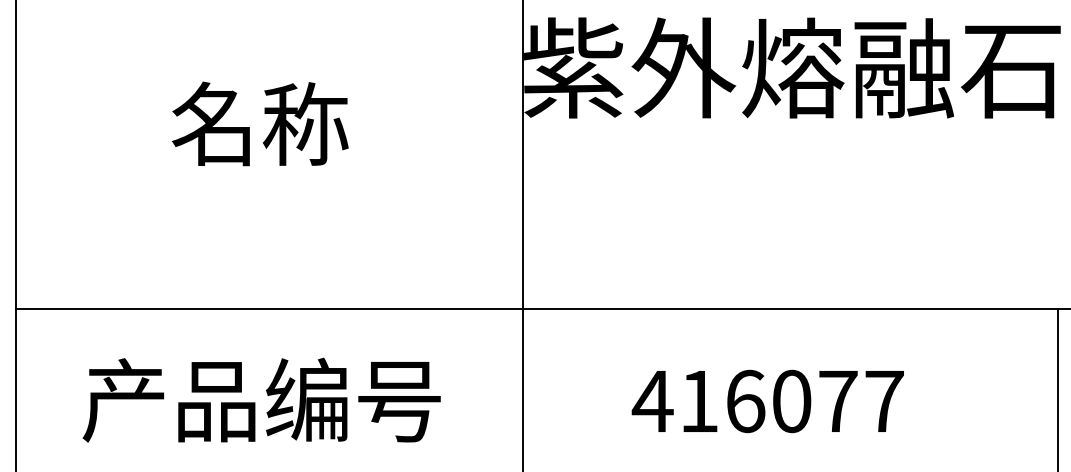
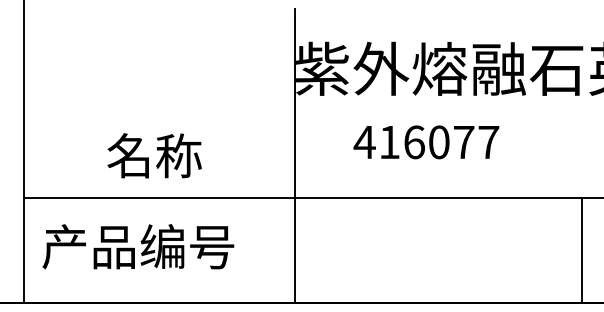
text: (260, 123) -> (154, 155), moved
text: (261, 399) -> (138, 246), moved
text: (768, 401) -> (426, 142), moved

